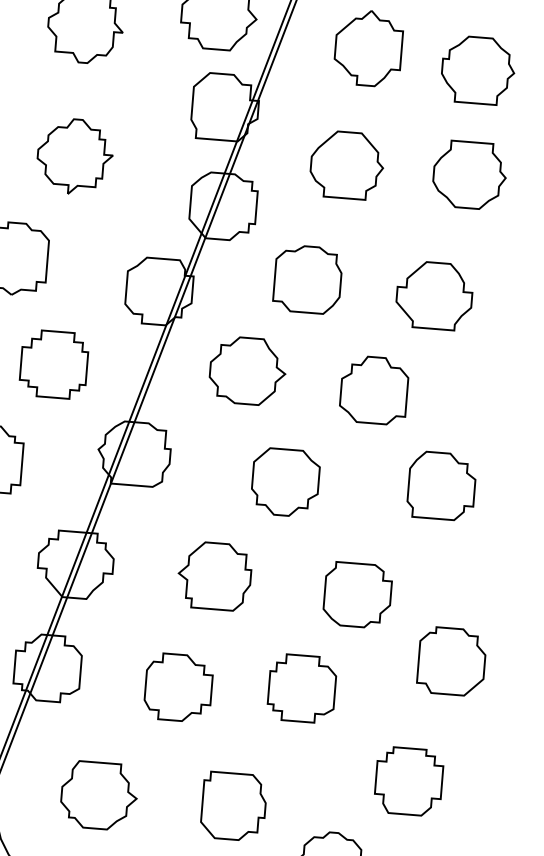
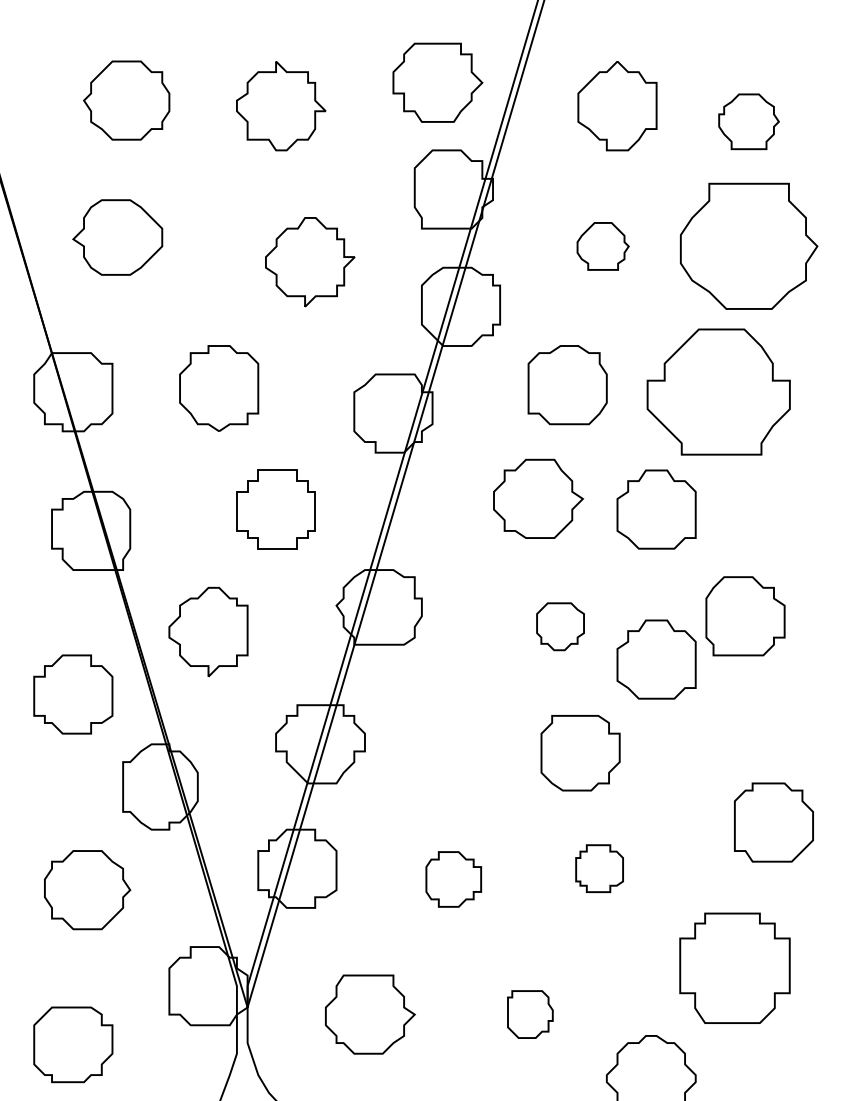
part: (477, 70) -> (748, 121), size x0.7
part: (75, 157) -> (310, 262), moved
part: (346, 165) -> (602, 246), size x0.6
part: (469, 175) -> (748, 246), size x1.6
part: (434, 296) -> (718, 392), size x1.6
part: (247, 370) -> (538, 498), moved
part: (285, 482) -> (560, 626), size x0.6
part: (364, 516) -> (656, 659), added
part: (214, 576) -> (485, 744), removed
part: (357, 595) -> (580, 753), moved
part: (178, 687) -> (453, 879), size x0.7
part: (301, 688) -> (599, 868), size x0.6
part: (408, 781) -> (734, 968), size x1.4
part: (234, 806) -> (530, 1014), size x0.6

